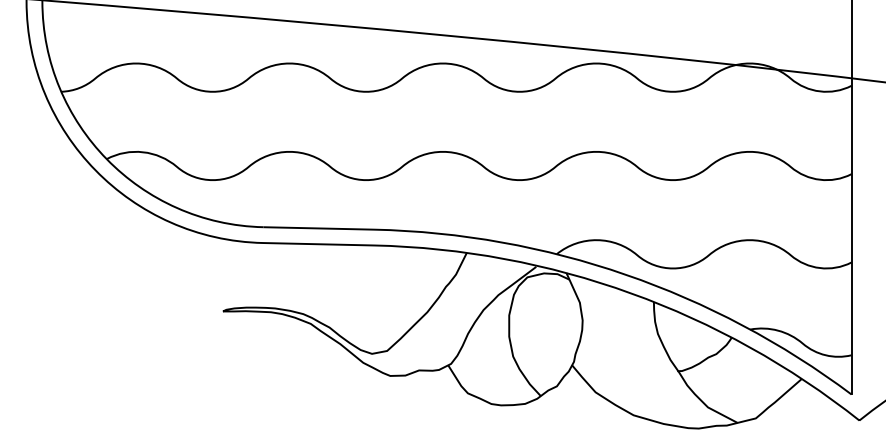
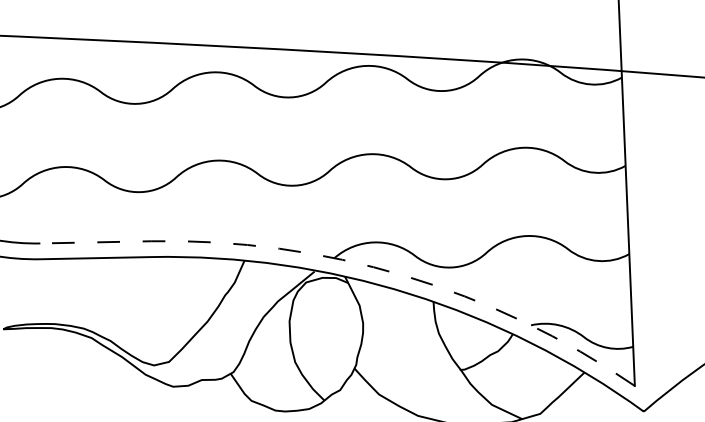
line: (575, 259) -> (353, 262), solid -> dashed

